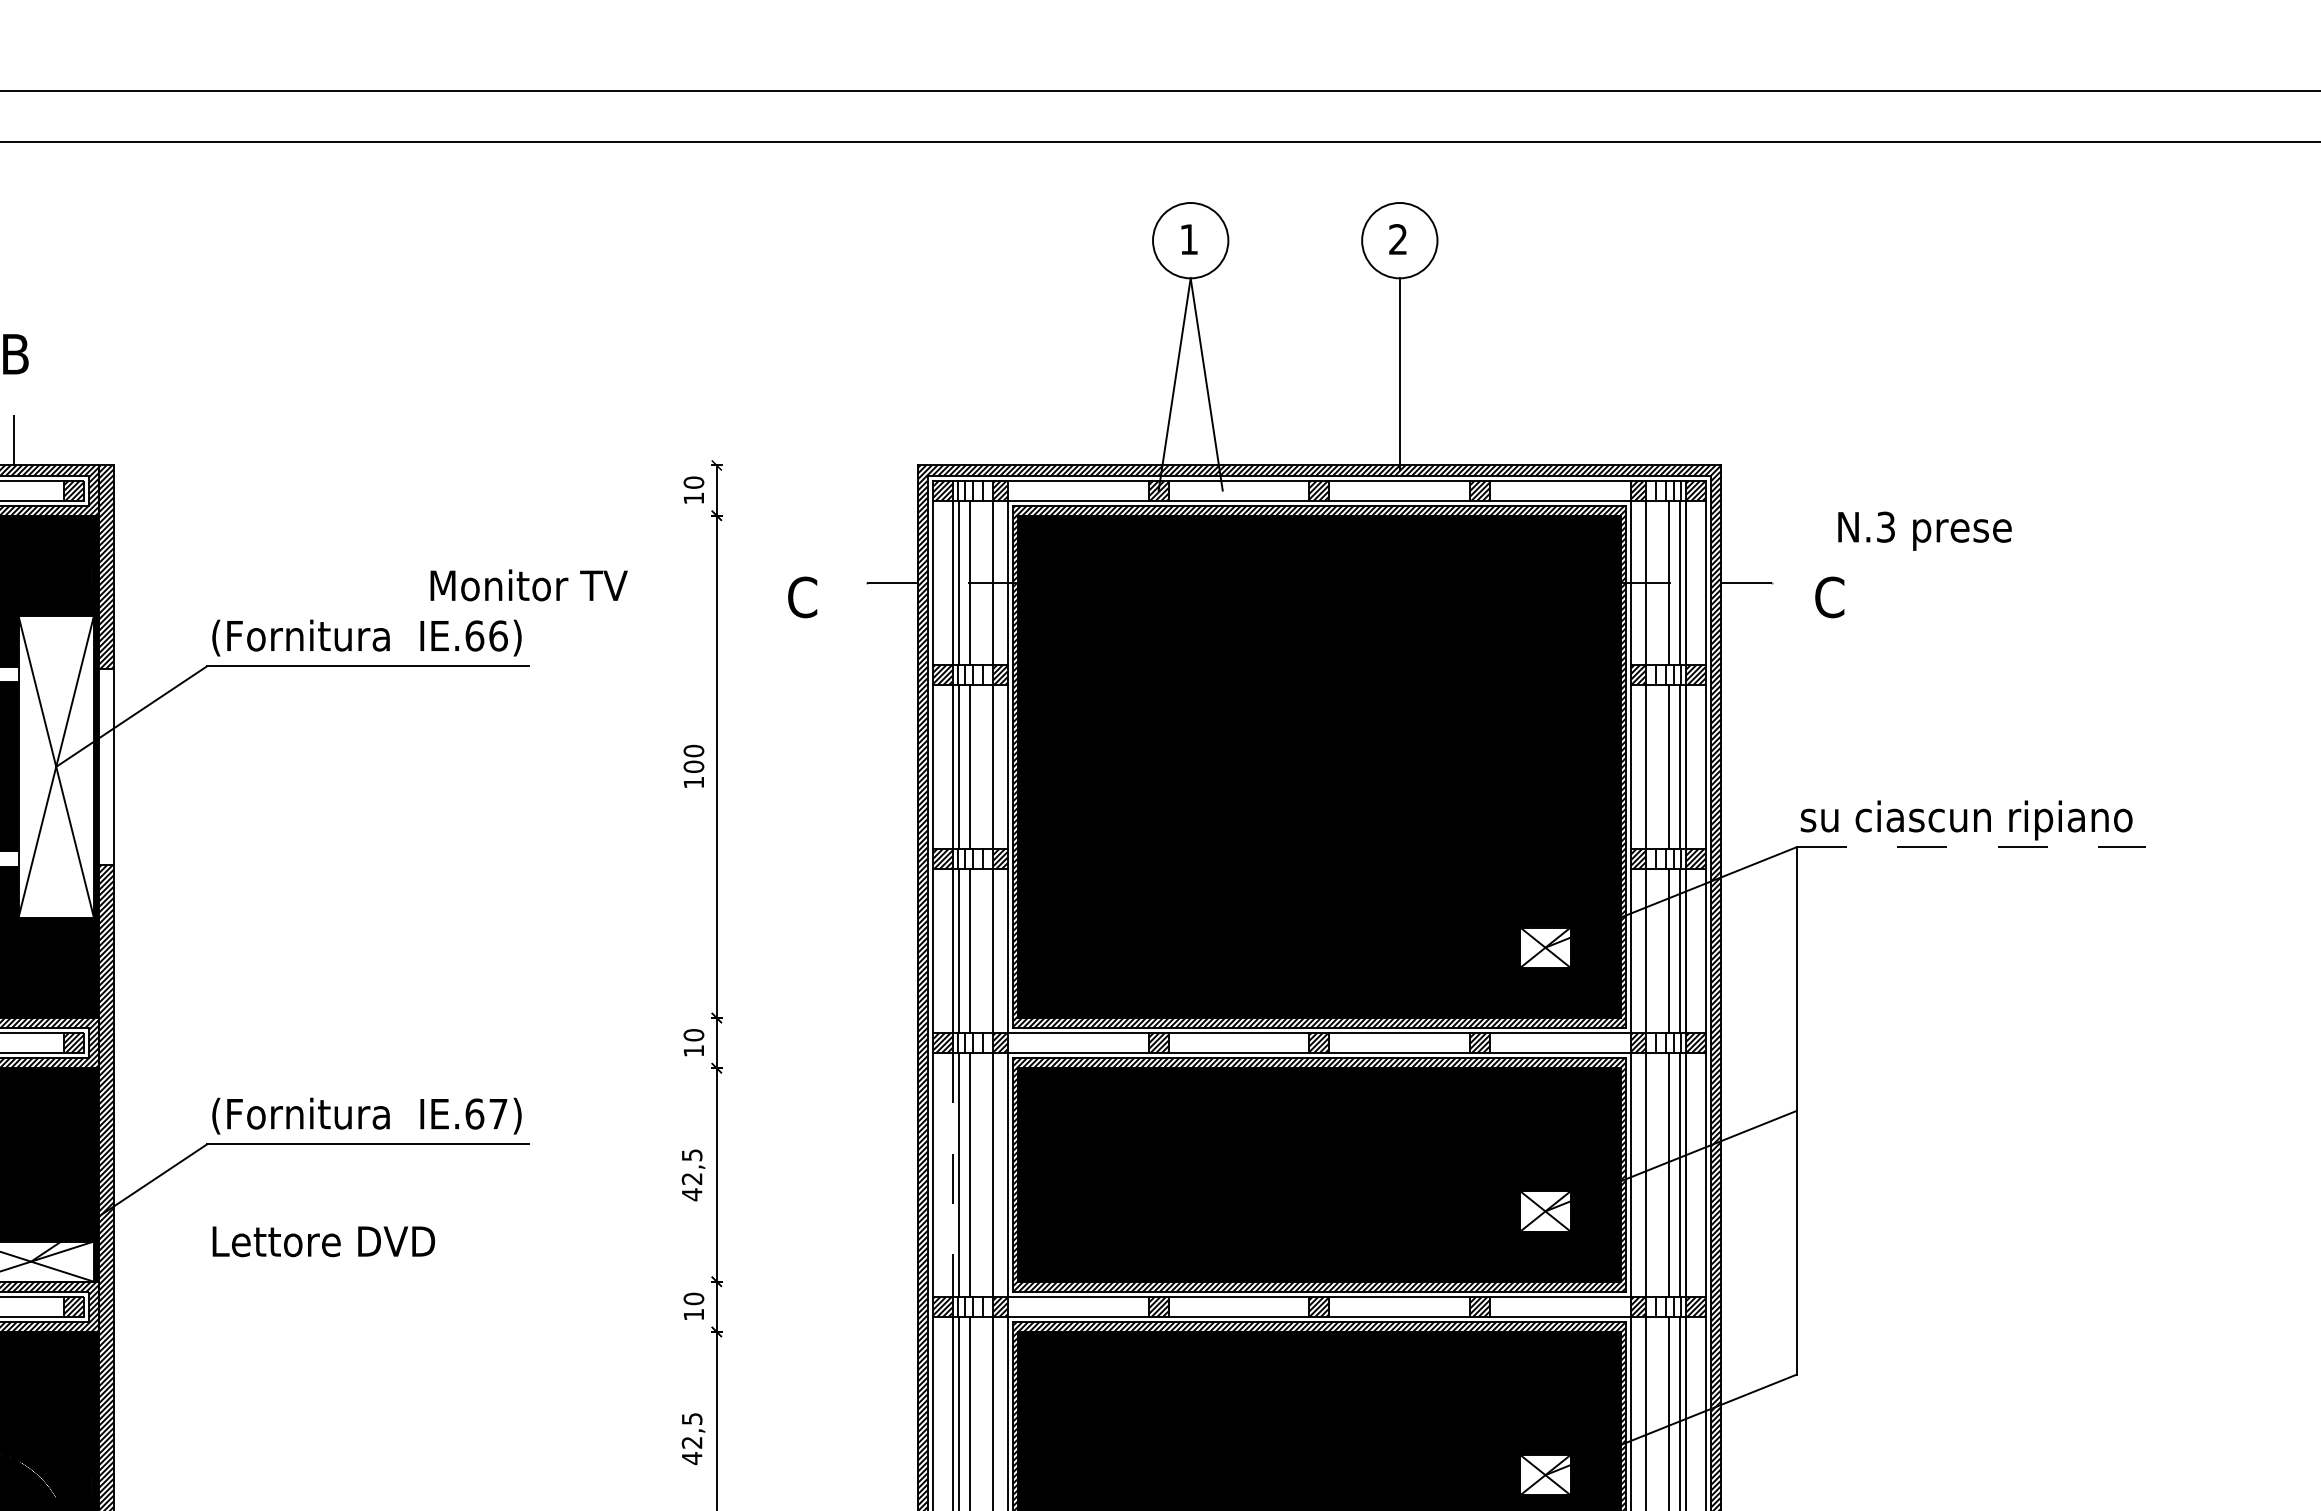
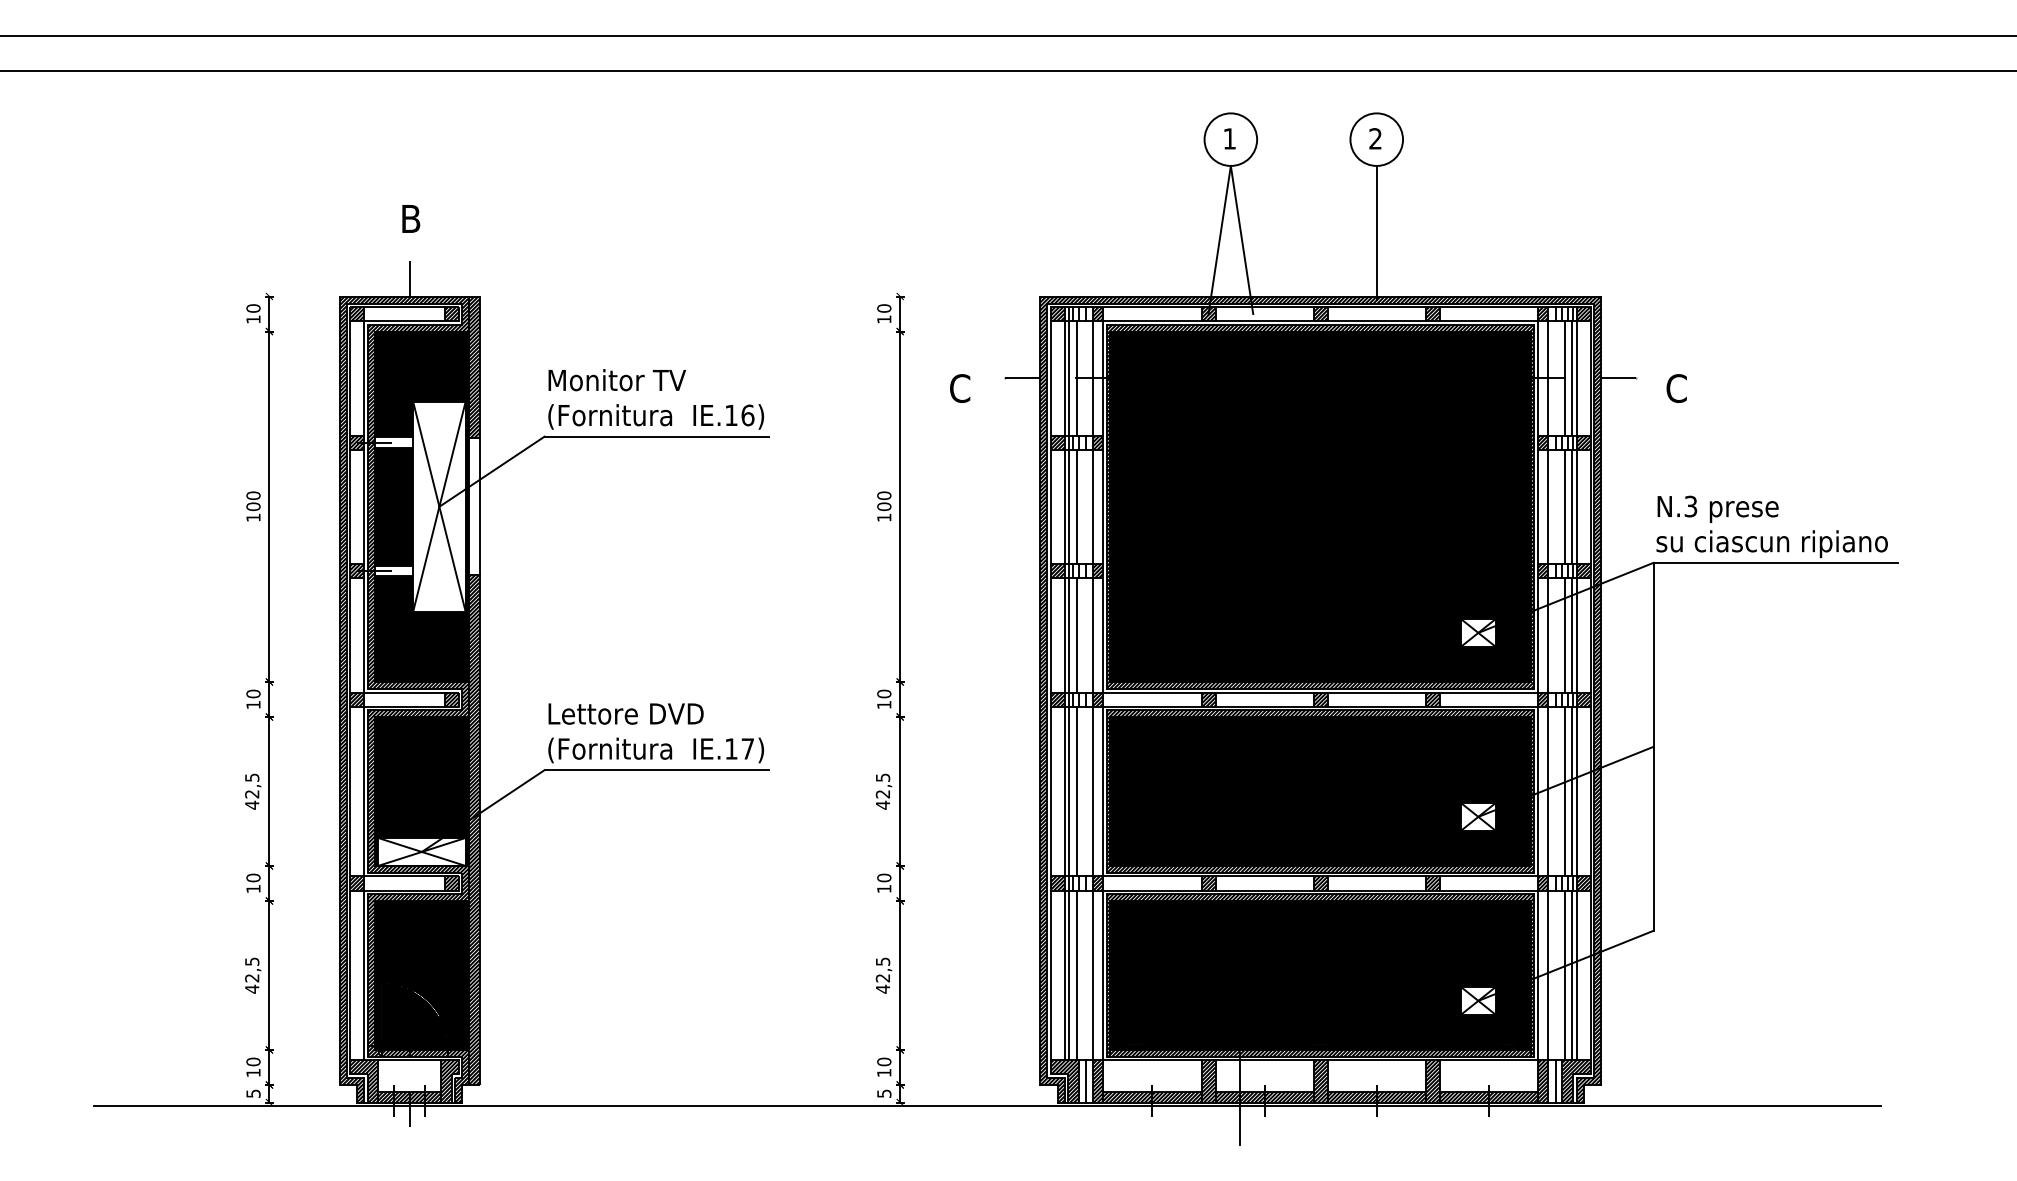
text: (1924, 529) -> (1717, 508), moved
text: (529, 585) -> (617, 380), moved
text: (474, 636) -> (731, 415), IE.66) -> IE.16)
line: (1972, 846) -> (1776, 562), dashed -> solid
text: (474, 1113) -> (731, 748), IE.67) -> IE.17)
line: (952, 1174) -> (1064, 791), dashed -> solid
text: (322, 1240) -> (625, 713), moved

